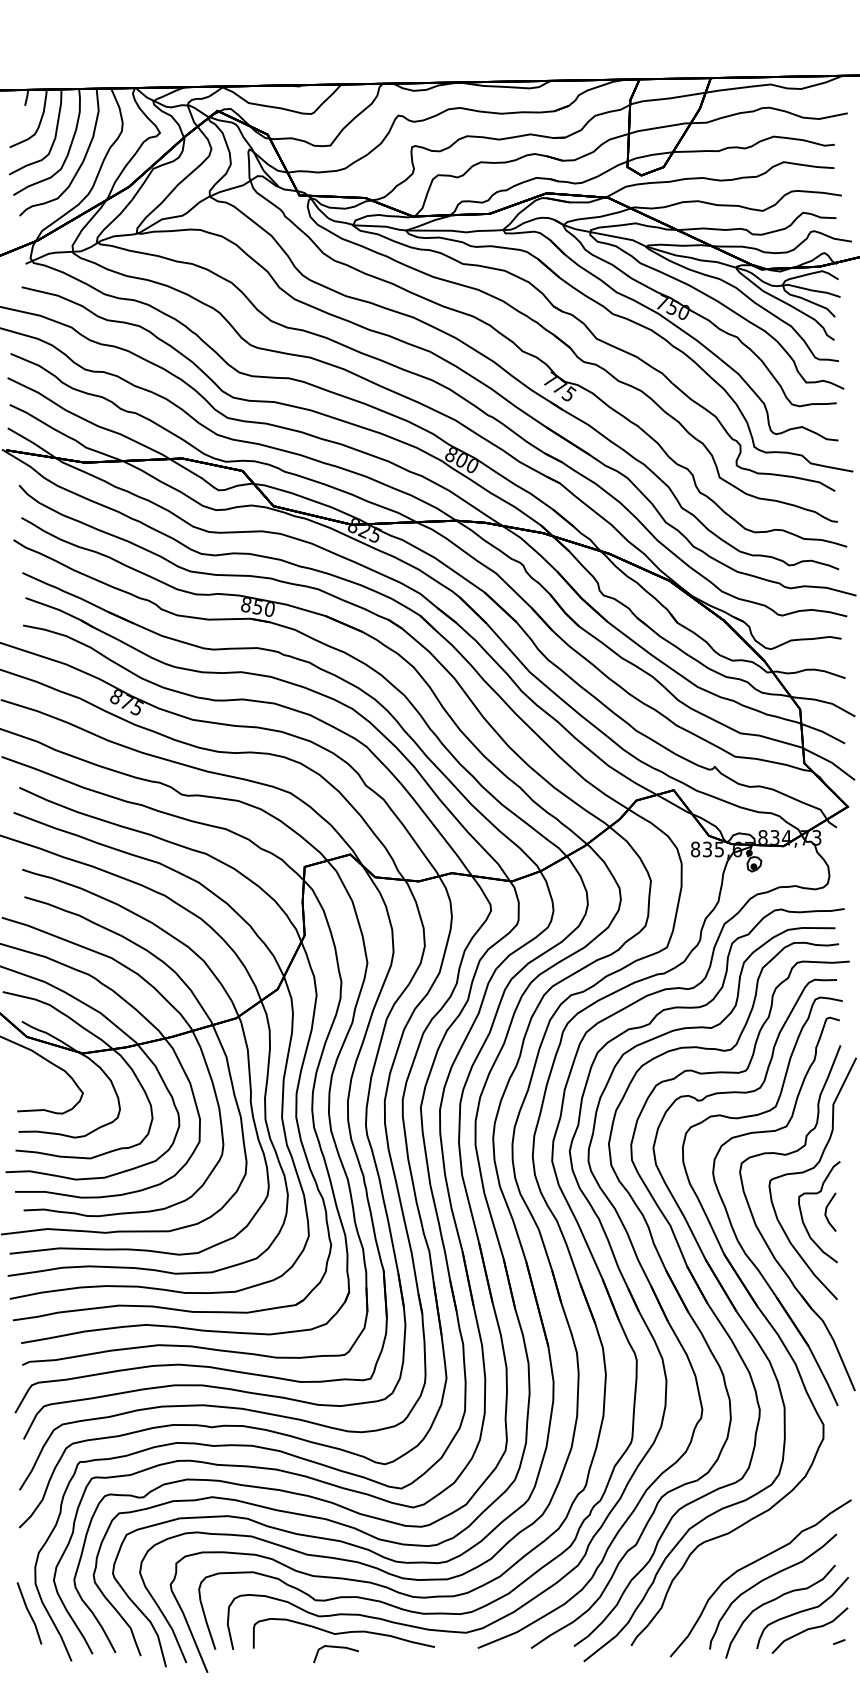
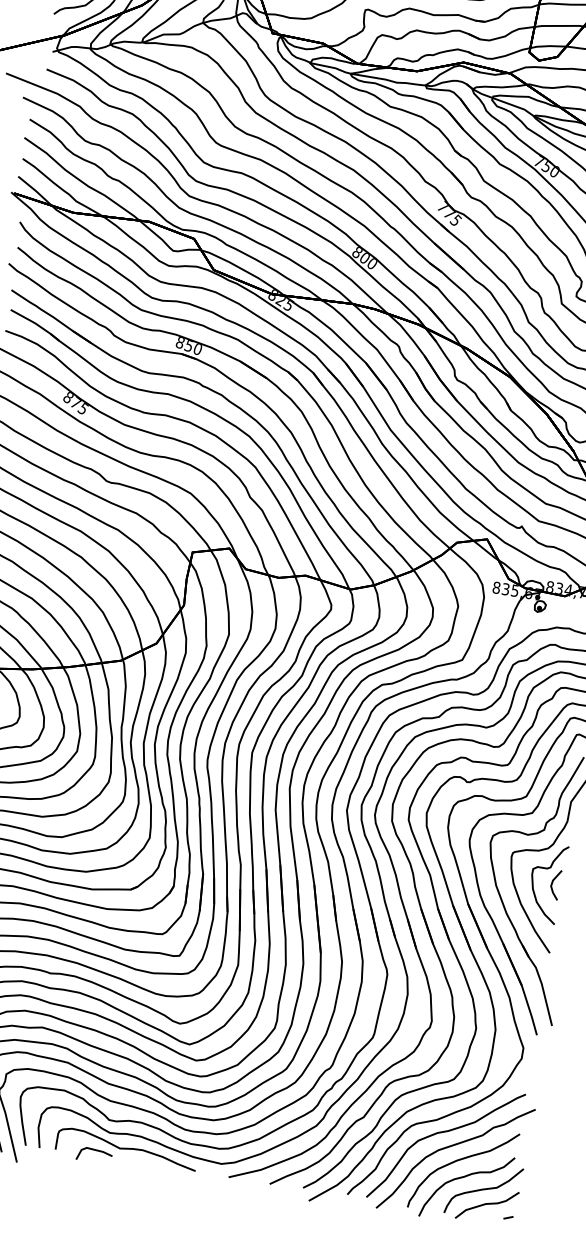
curve: (741, 1547) -> (444, 1132), added
curve: (338, 1648) -> (97, 1151), moved

